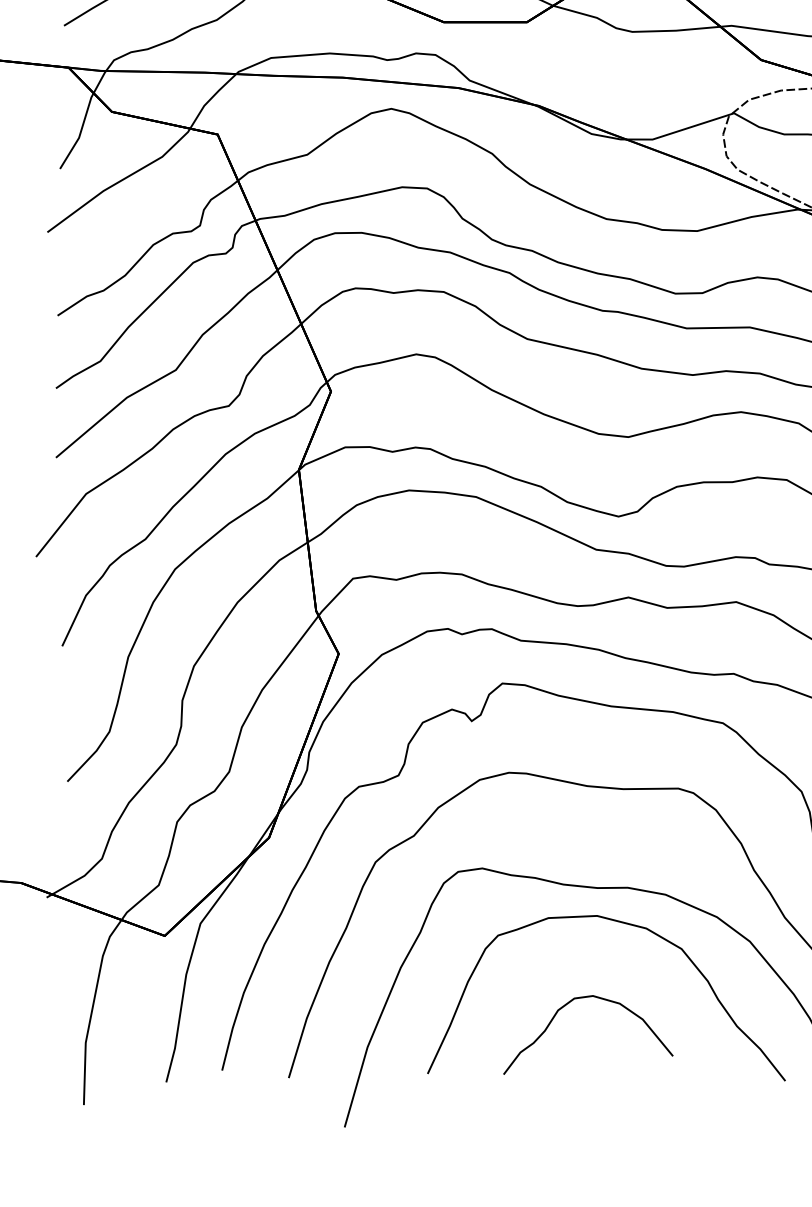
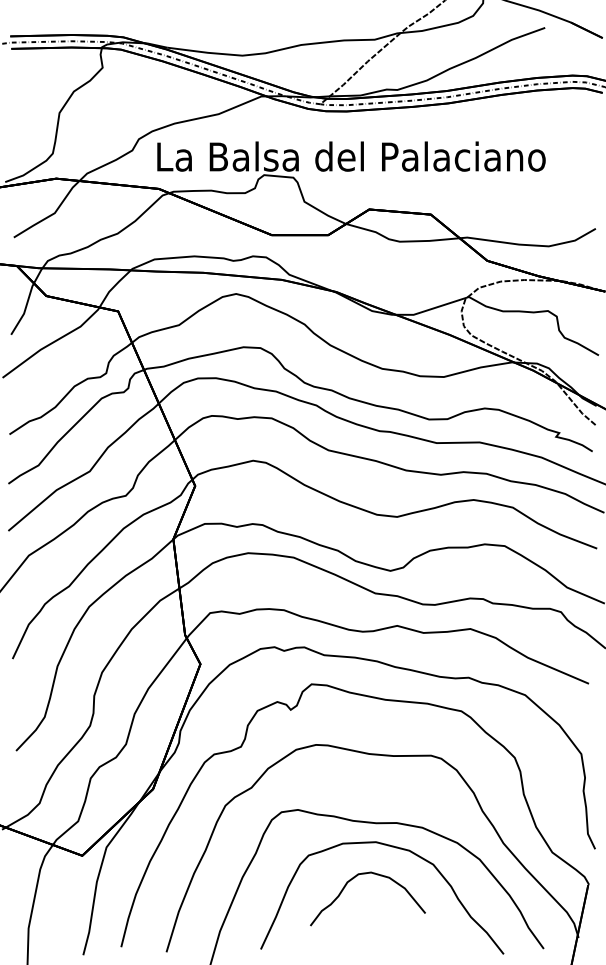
curve: (567, 1006) -> (353, 879), moved

